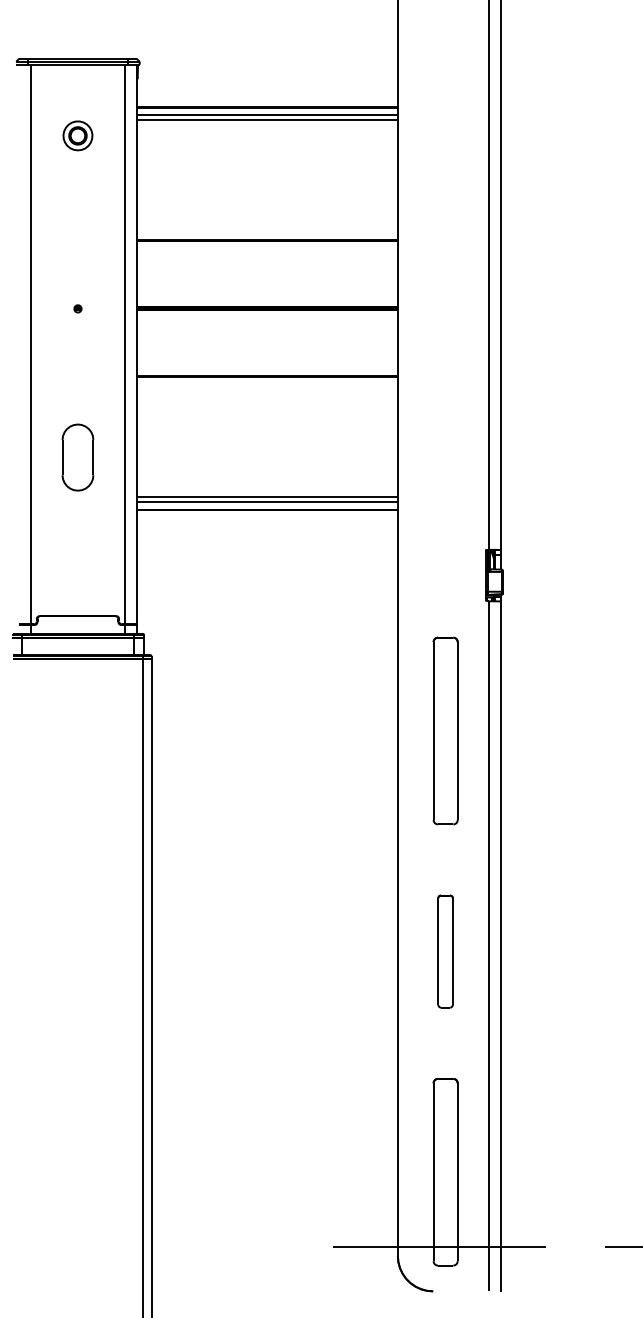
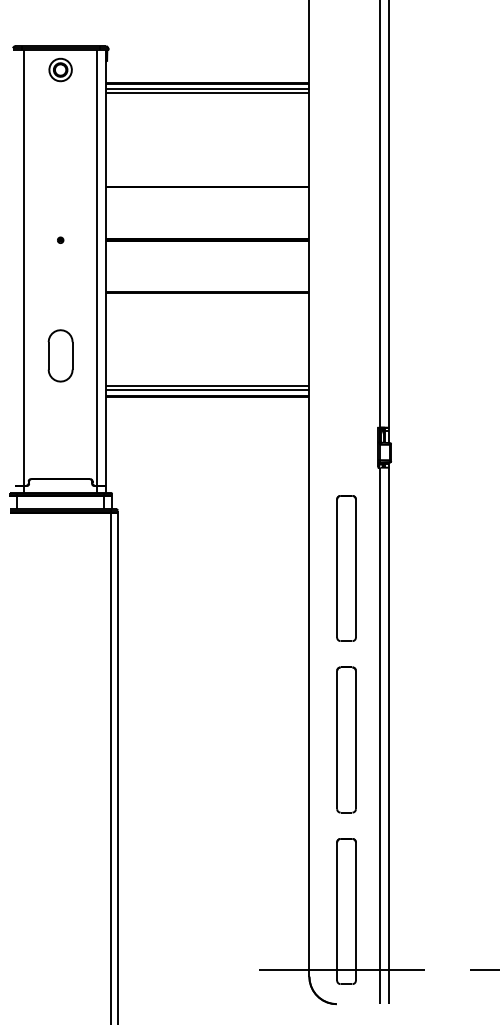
part: (77, 135) -> (60, 69), moved
part: (445, 951) -> (346, 739), size x1.67

